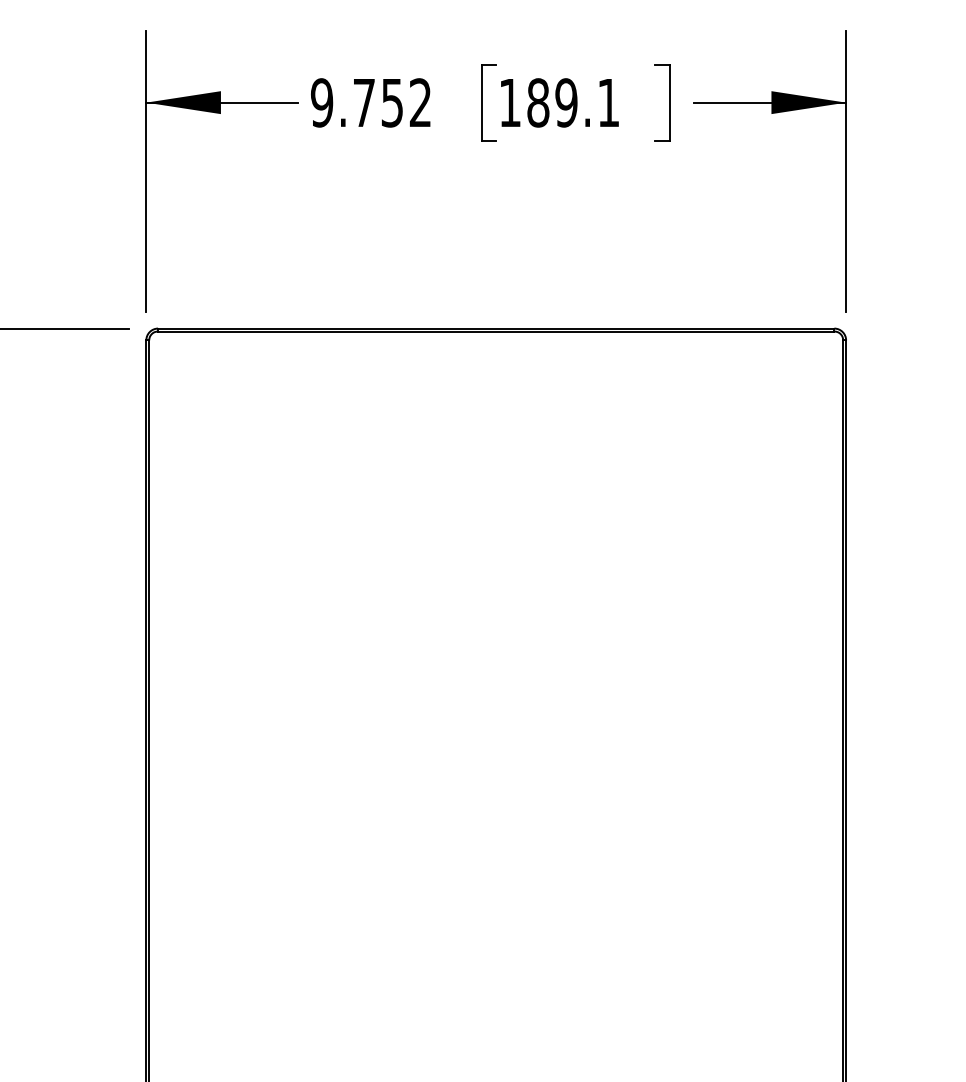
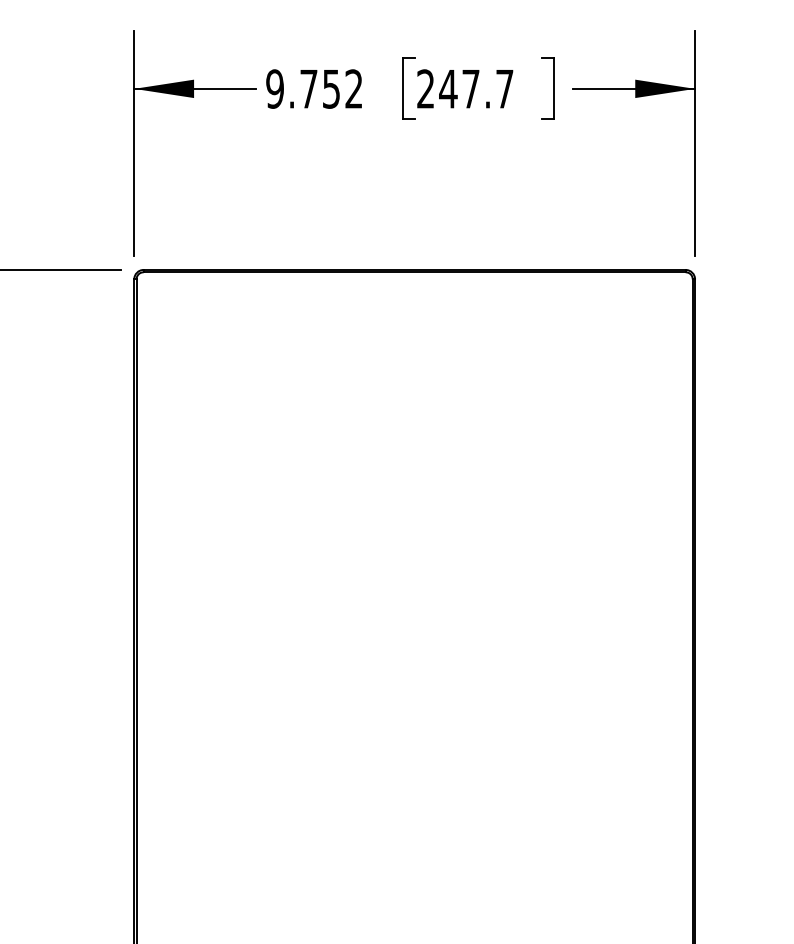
text: (559, 102) -> (465, 88), 189.1 -> 247.7

